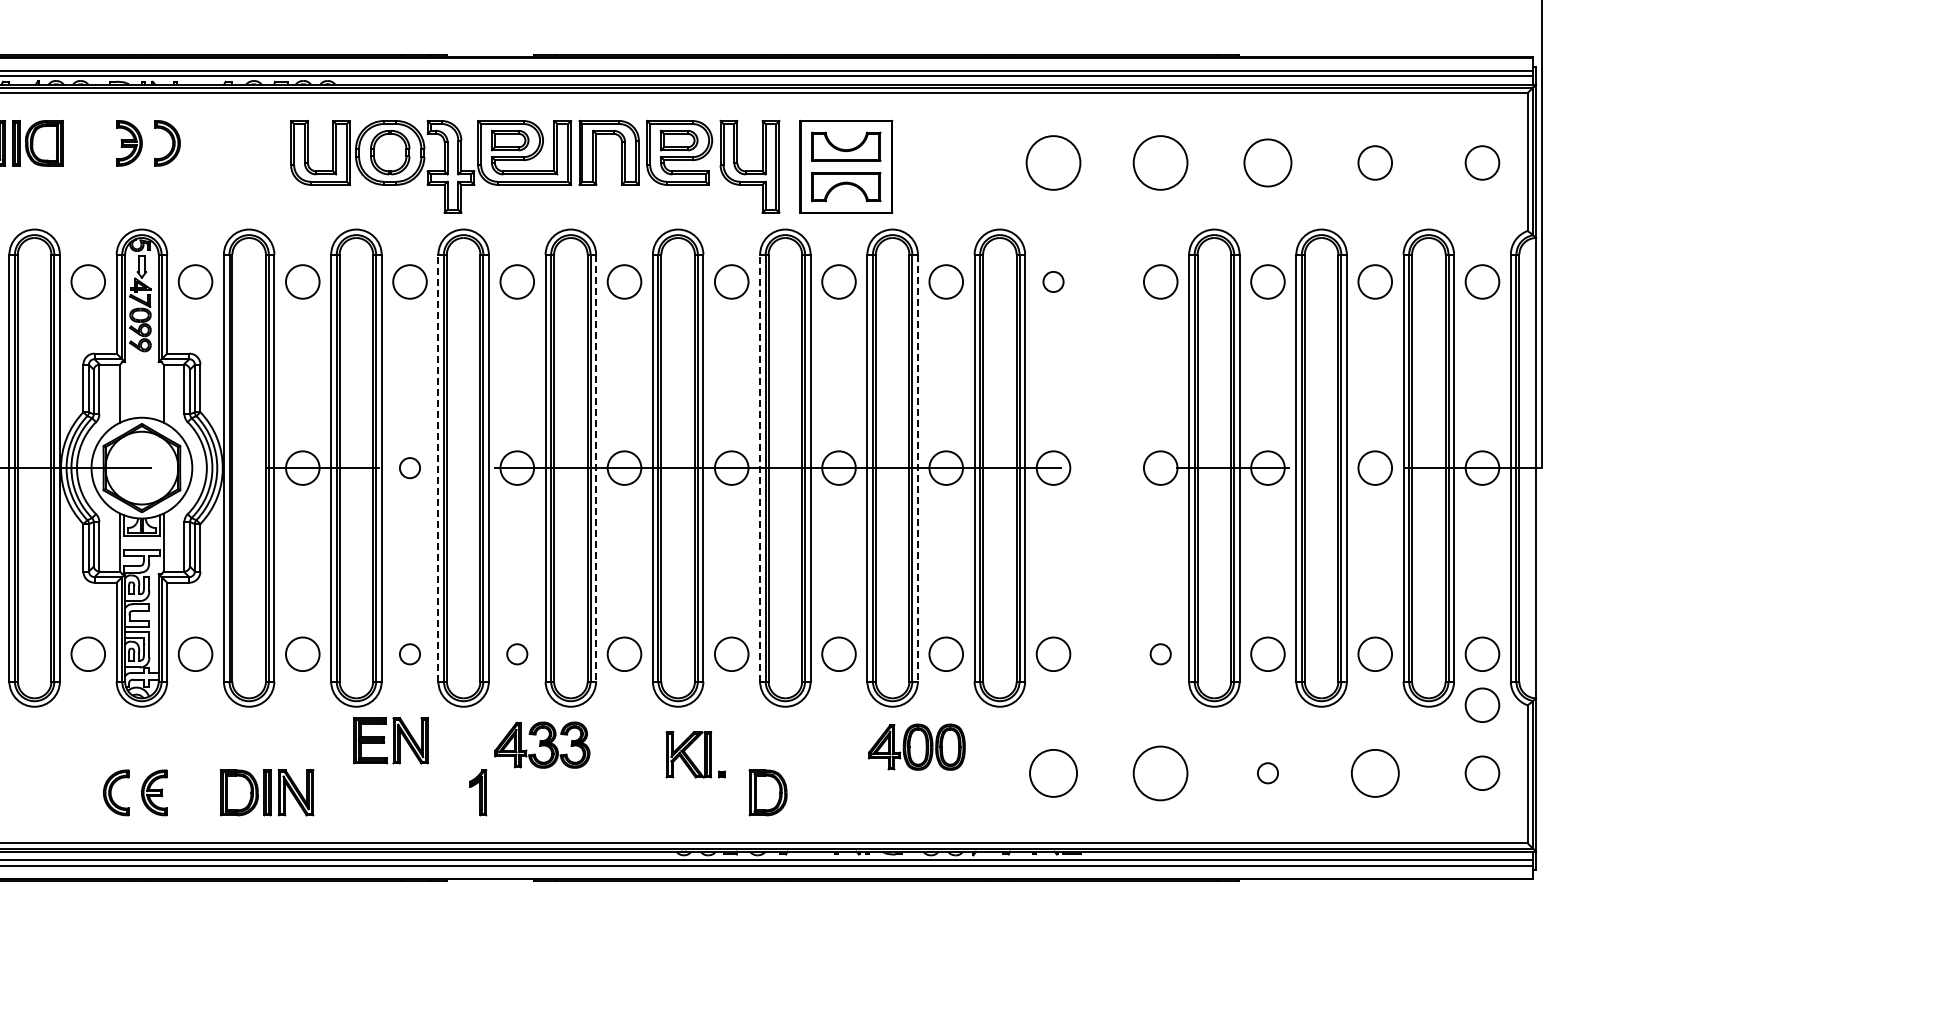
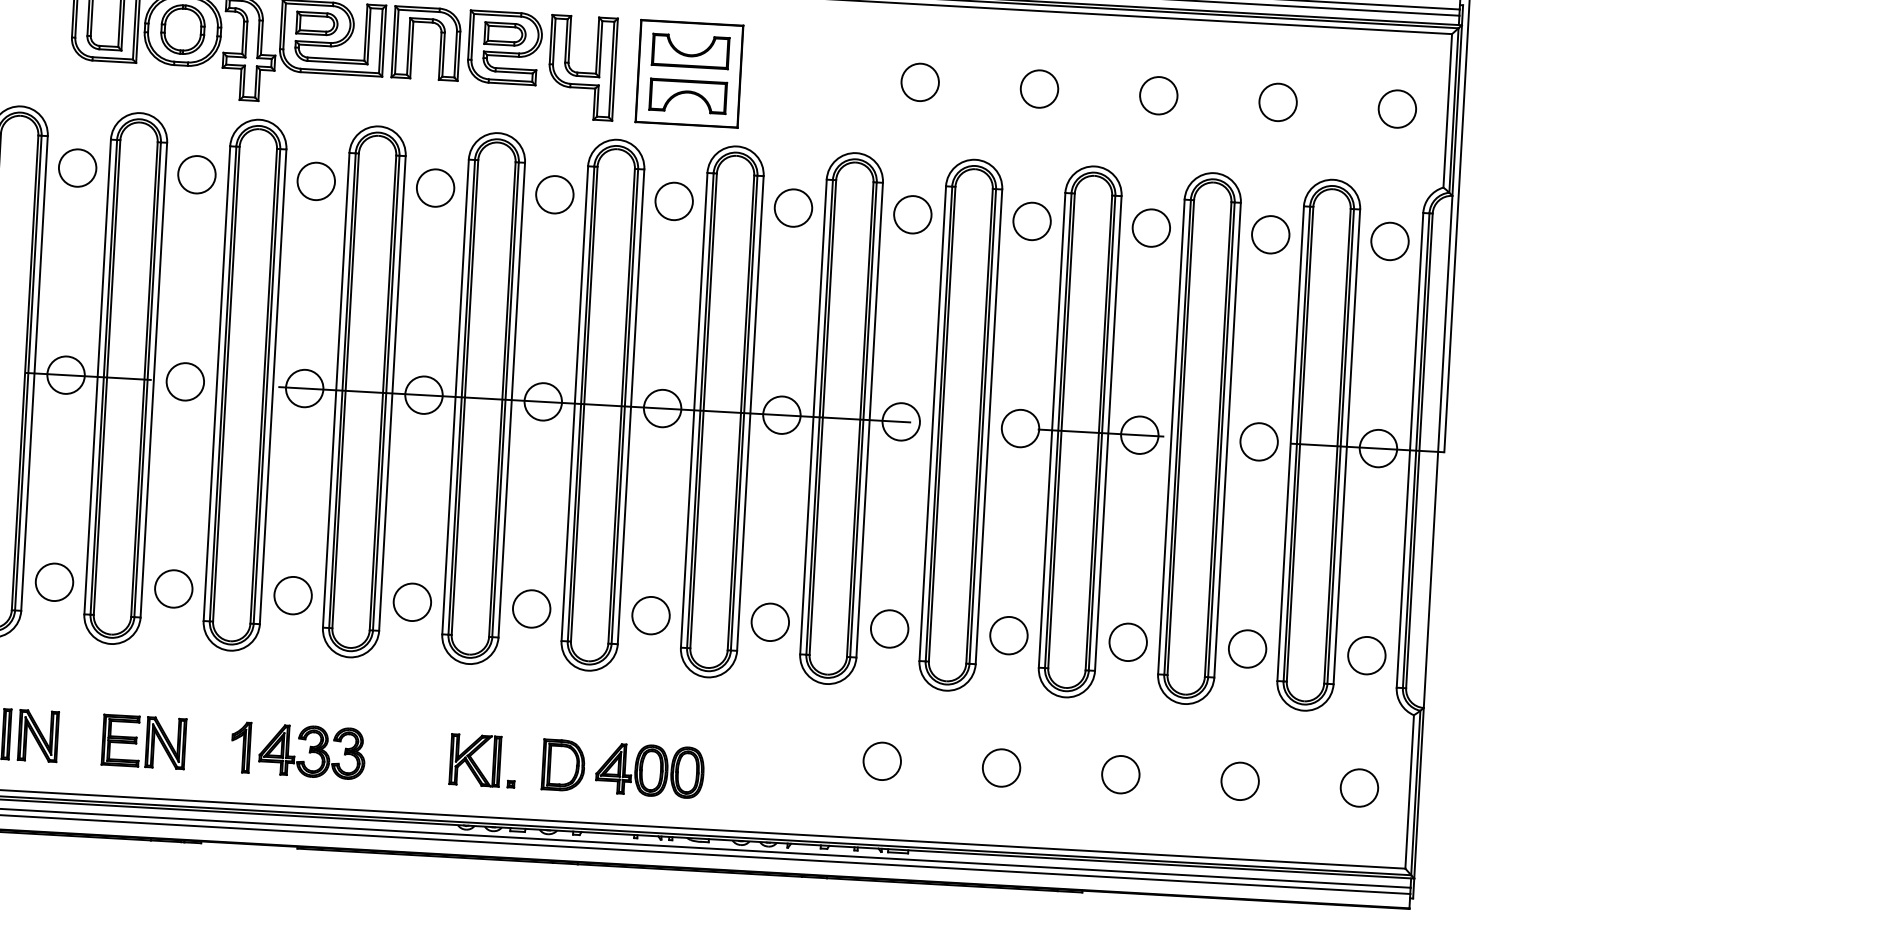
circle: (1053, 162) -> (920, 81), size x0.62
circle: (1160, 162) -> (1039, 88), size x0.62
circle: (1267, 162) -> (1158, 95), size x0.71
circle: (1053, 281) -> (912, 214), size x1.67
circle: (409, 467) -> (184, 381), size x1.67
line: (438, 467) -> (217, 382), dashed -> solid
line: (760, 467) -> (575, 402), dashed -> solid
part: (1107, 467) -> (961, 424), added
line: (596, 468) -> (392, 393), dashed -> solid
line: (917, 468) -> (749, 413), dashed -> solid
circle: (409, 654) -> (173, 589), size x1.67
circle: (517, 654) -> (293, 595), size x1.67
circle: (1160, 654) -> (1008, 635), size x1.67
circle: (1482, 704) -> (1363, 711), removed
part: (390, 740) -> (143, 741), moved
part: (542, 744) -> (312, 750), moved
part: (916, 746) -> (649, 769), moved
part: (695, 754) -> (482, 760), moved
circle: (1053, 772) -> (882, 760), size x0.71
circle: (1160, 772) -> (1001, 767), size x0.62
circle: (1374, 772) -> (1239, 780), size x0.71
circle: (1267, 773) -> (1120, 774), size x1.67

